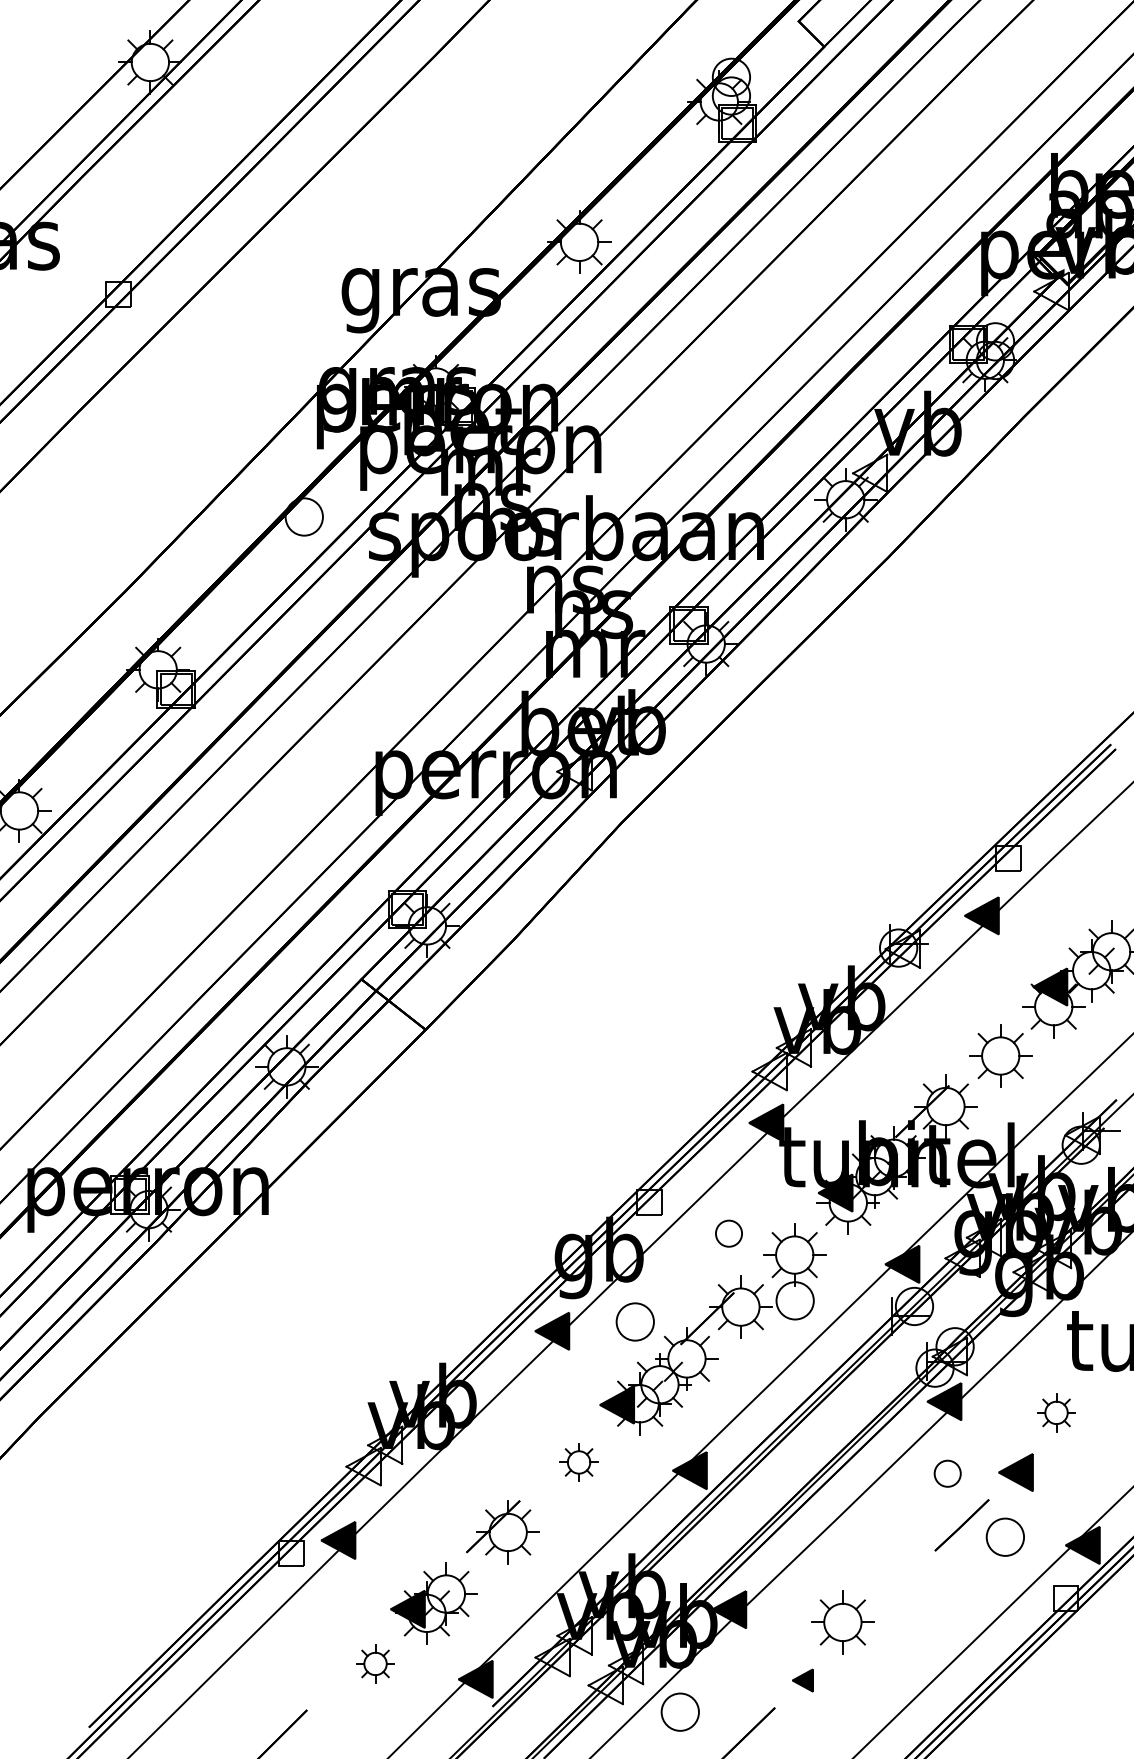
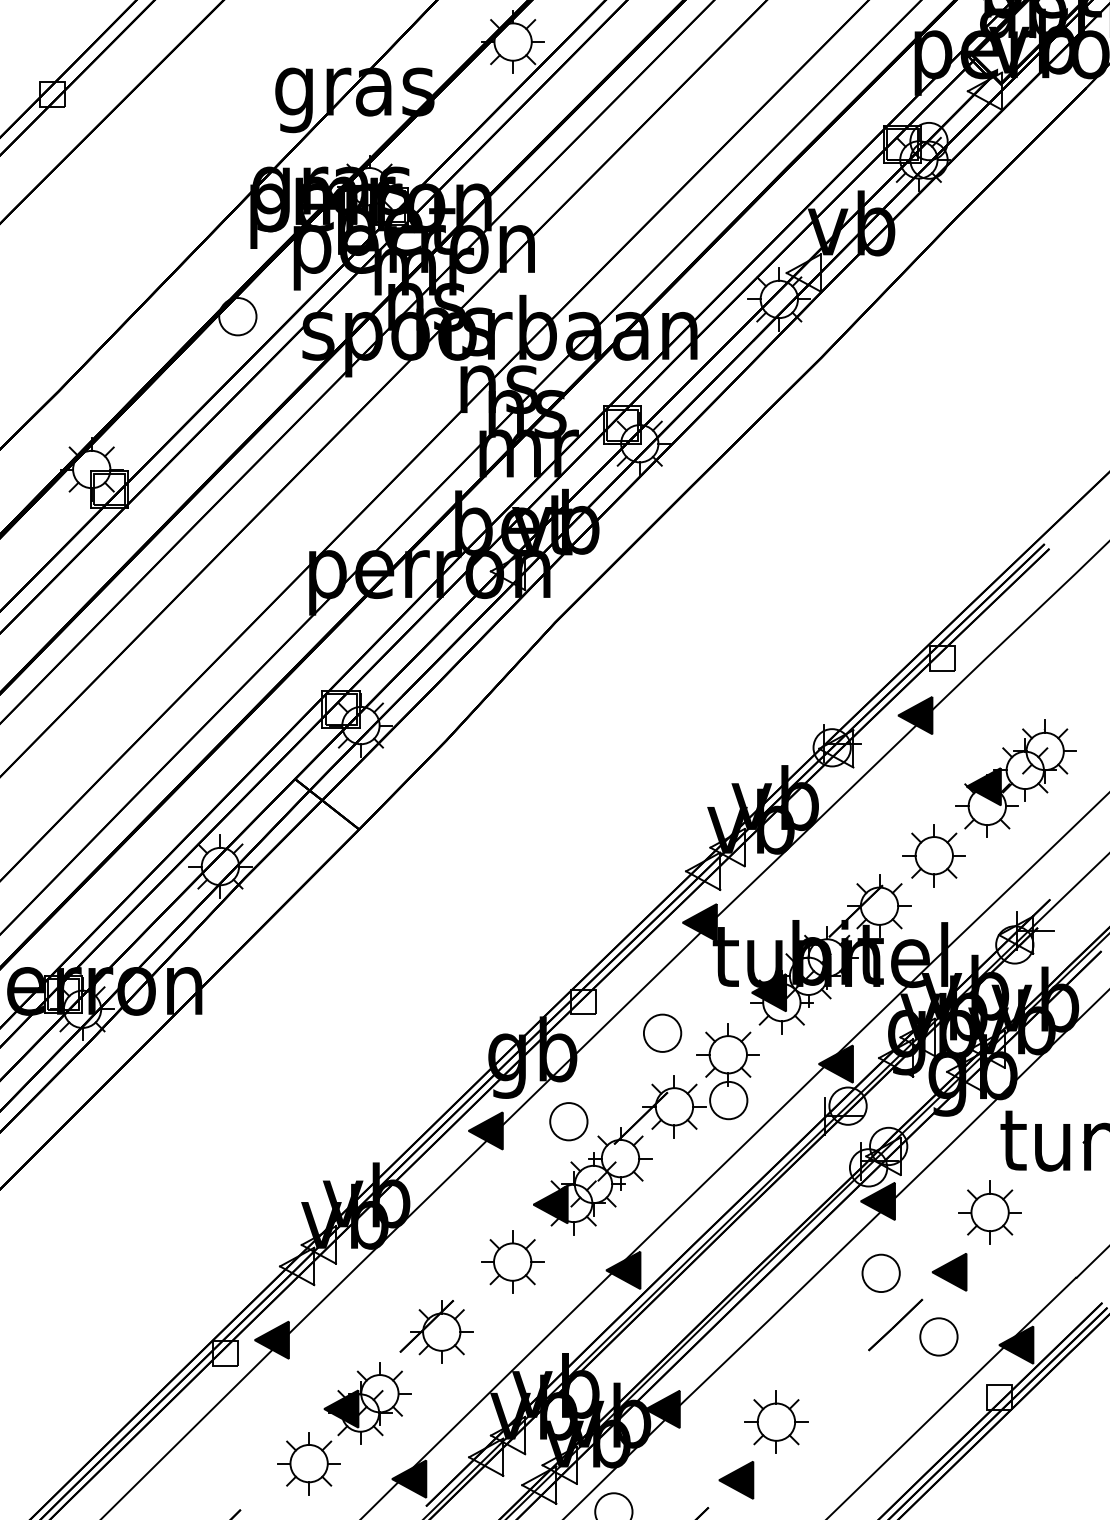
part: (728, 1233) -> (662, 1033), size x1.43
part: (1056, 1412) -> (990, 1212), size x1.67
part: (578, 1462) -> (512, 1262), size x1.67
part: (947, 1473) -> (881, 1273), size x1.43
part: (375, 1663) -> (309, 1463), size x1.67
part: (802, 1680) -> (736, 1480), size x1.67

